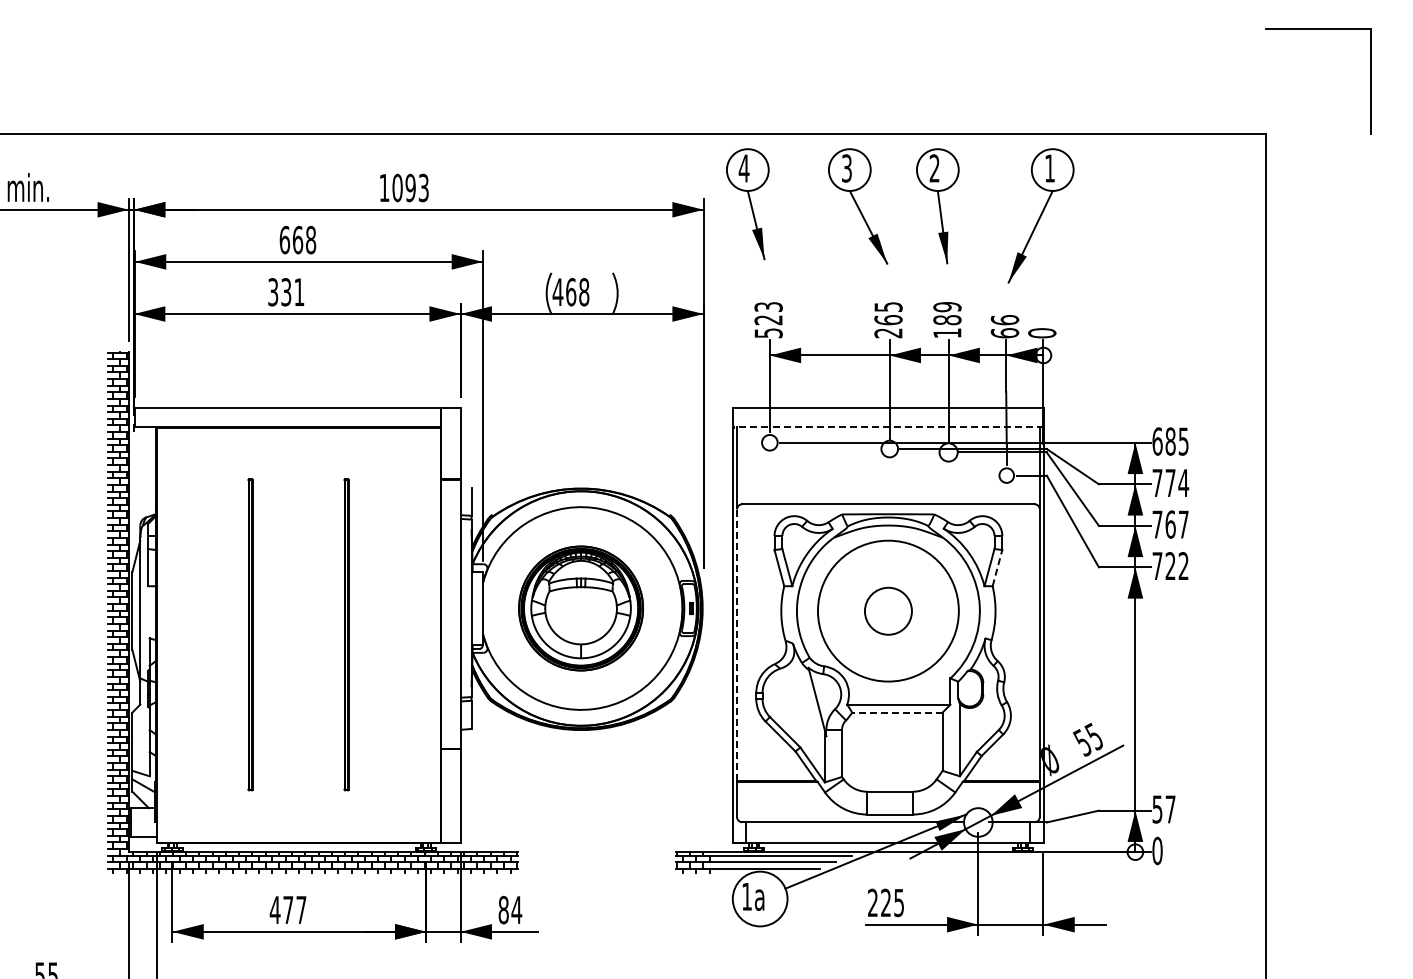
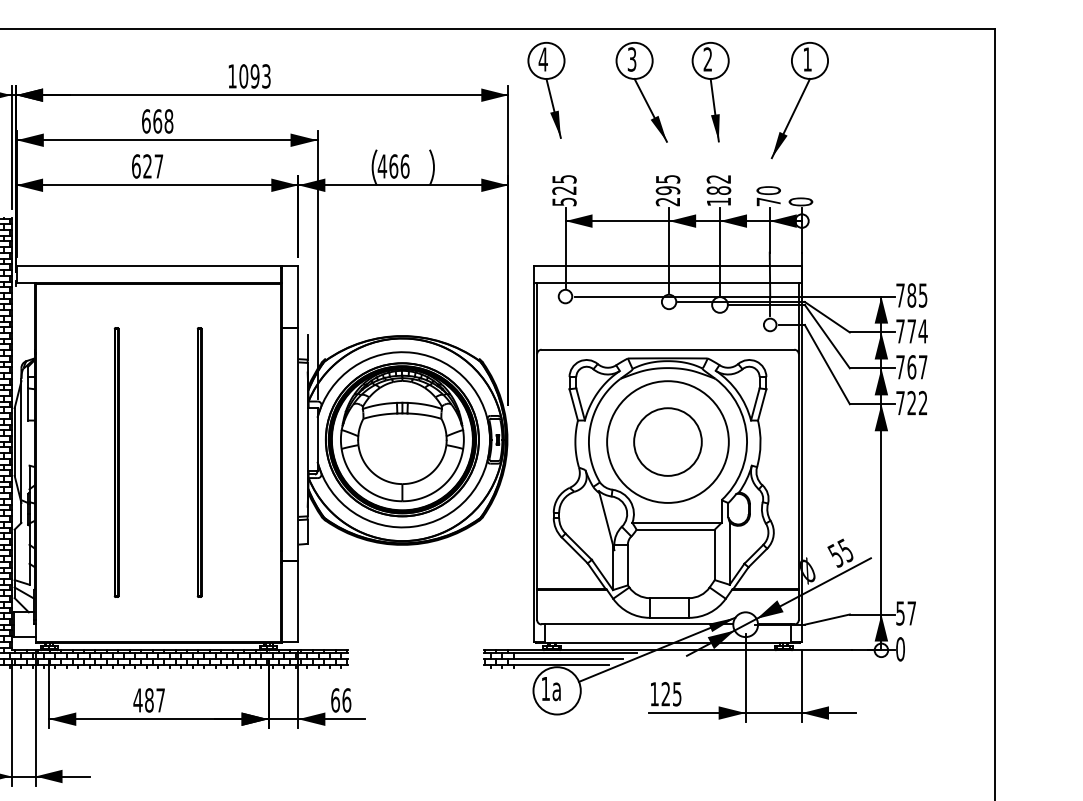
text: (286, 292) -> (147, 166), 331 -> 627
text: (584, 292) -> (405, 166), 468 -> 466
text: (768, 306) -> (564, 178), 523 -> 525
text: (947, 307) -> (719, 179), 189 -> 182
text: (888, 320) -> (668, 190), 265 -> 295
text: (1004, 326) -> (768, 196), 66 -> 70
line: (887, 427) -> (667, 283), dashed -> solid
text: (1157, 441) -> (900, 295), 685 -> 785
line: (997, 568) -> (762, 405), dashed -> solid
part: (580, 608) -> (401, 439), size x1.43
circle: (888, 611) -> (668, 442), size x1.67
line: (737, 645) -> (537, 471), dashed -> solid
line: (896, 712) -> (674, 529), dashed -> solid
text: (872, 902) -> (654, 693), 225 -> 125
text: (288, 909) -> (149, 699), 477 -> 487
text: (510, 909) -> (341, 699), 84 -> 66

